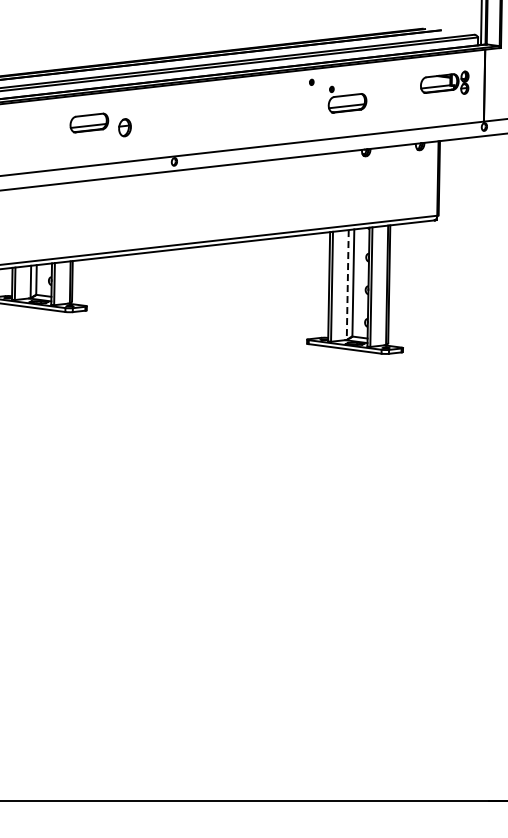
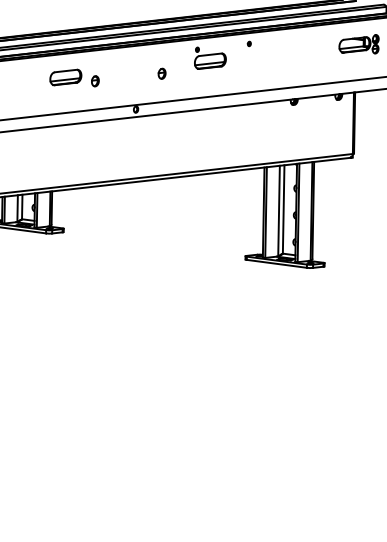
part: (347, 99) -> (210, 58), moved
part: (205, 118) -> (161, 73), added
part: (125, 127) -> (95, 81), size x0.71
line: (347, 285) -> (278, 211), dashed -> solid

